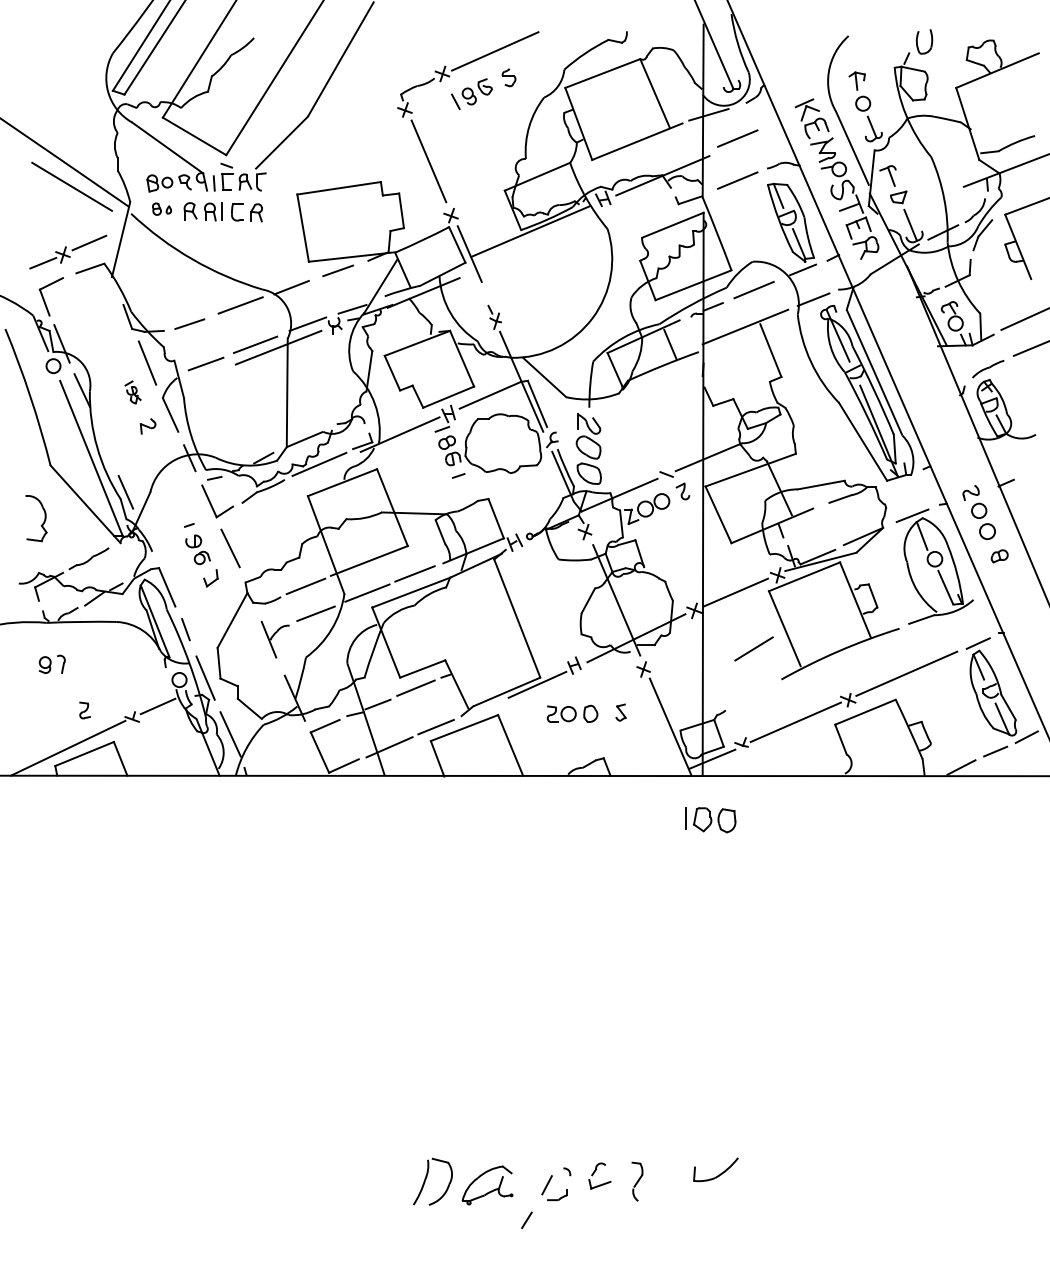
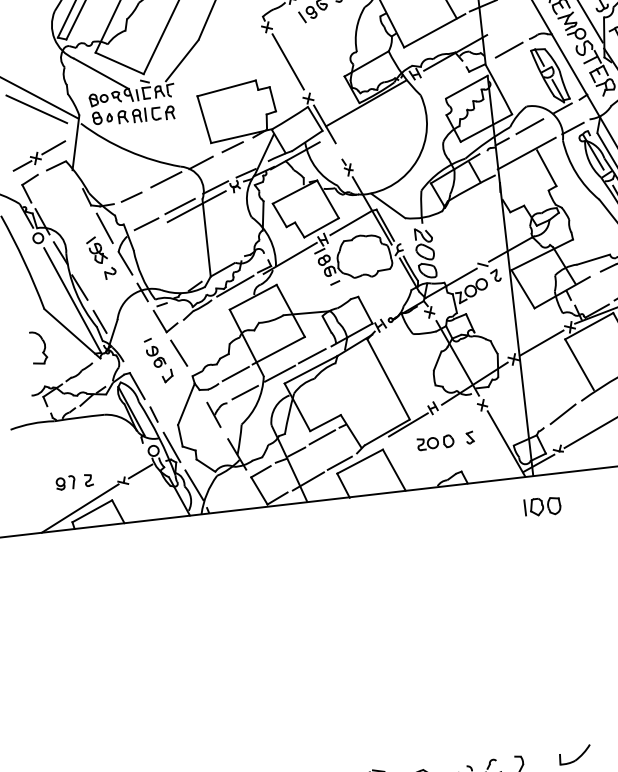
line: (737, 138) -> (505, 20), removed
part: (161, 209) -> (102, 118), size x1.43
part: (132, 392) -> (96, 250), size x1.67
line: (102, 441) -> (79, 287), added
line: (753, 648) -> (562, 414), moved
part: (51, 663) -> (65, 482), moved

